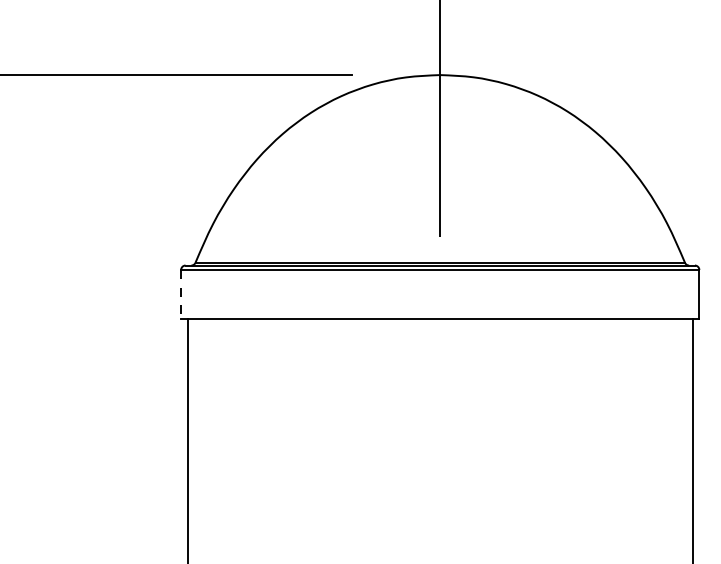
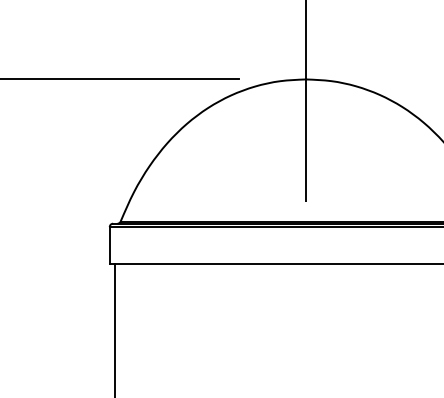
line: (181, 294) -> (110, 245), dashed -> solid

